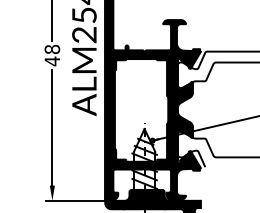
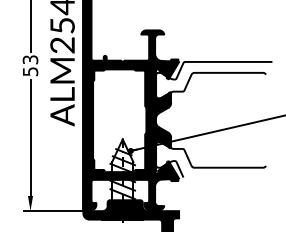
text: (52, 55) -> (30, 65), 48 -> 53

